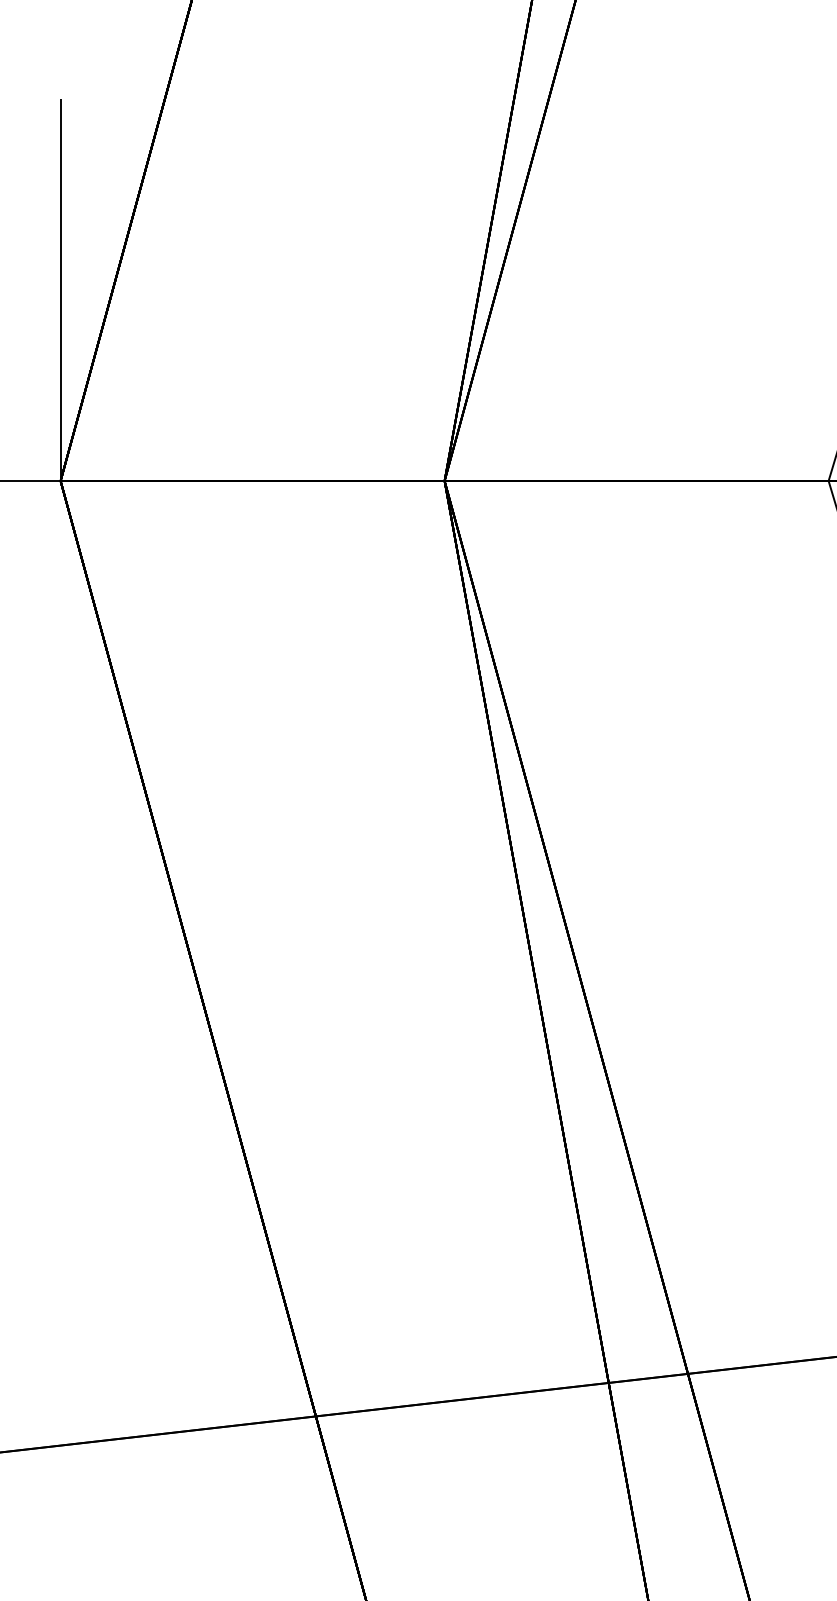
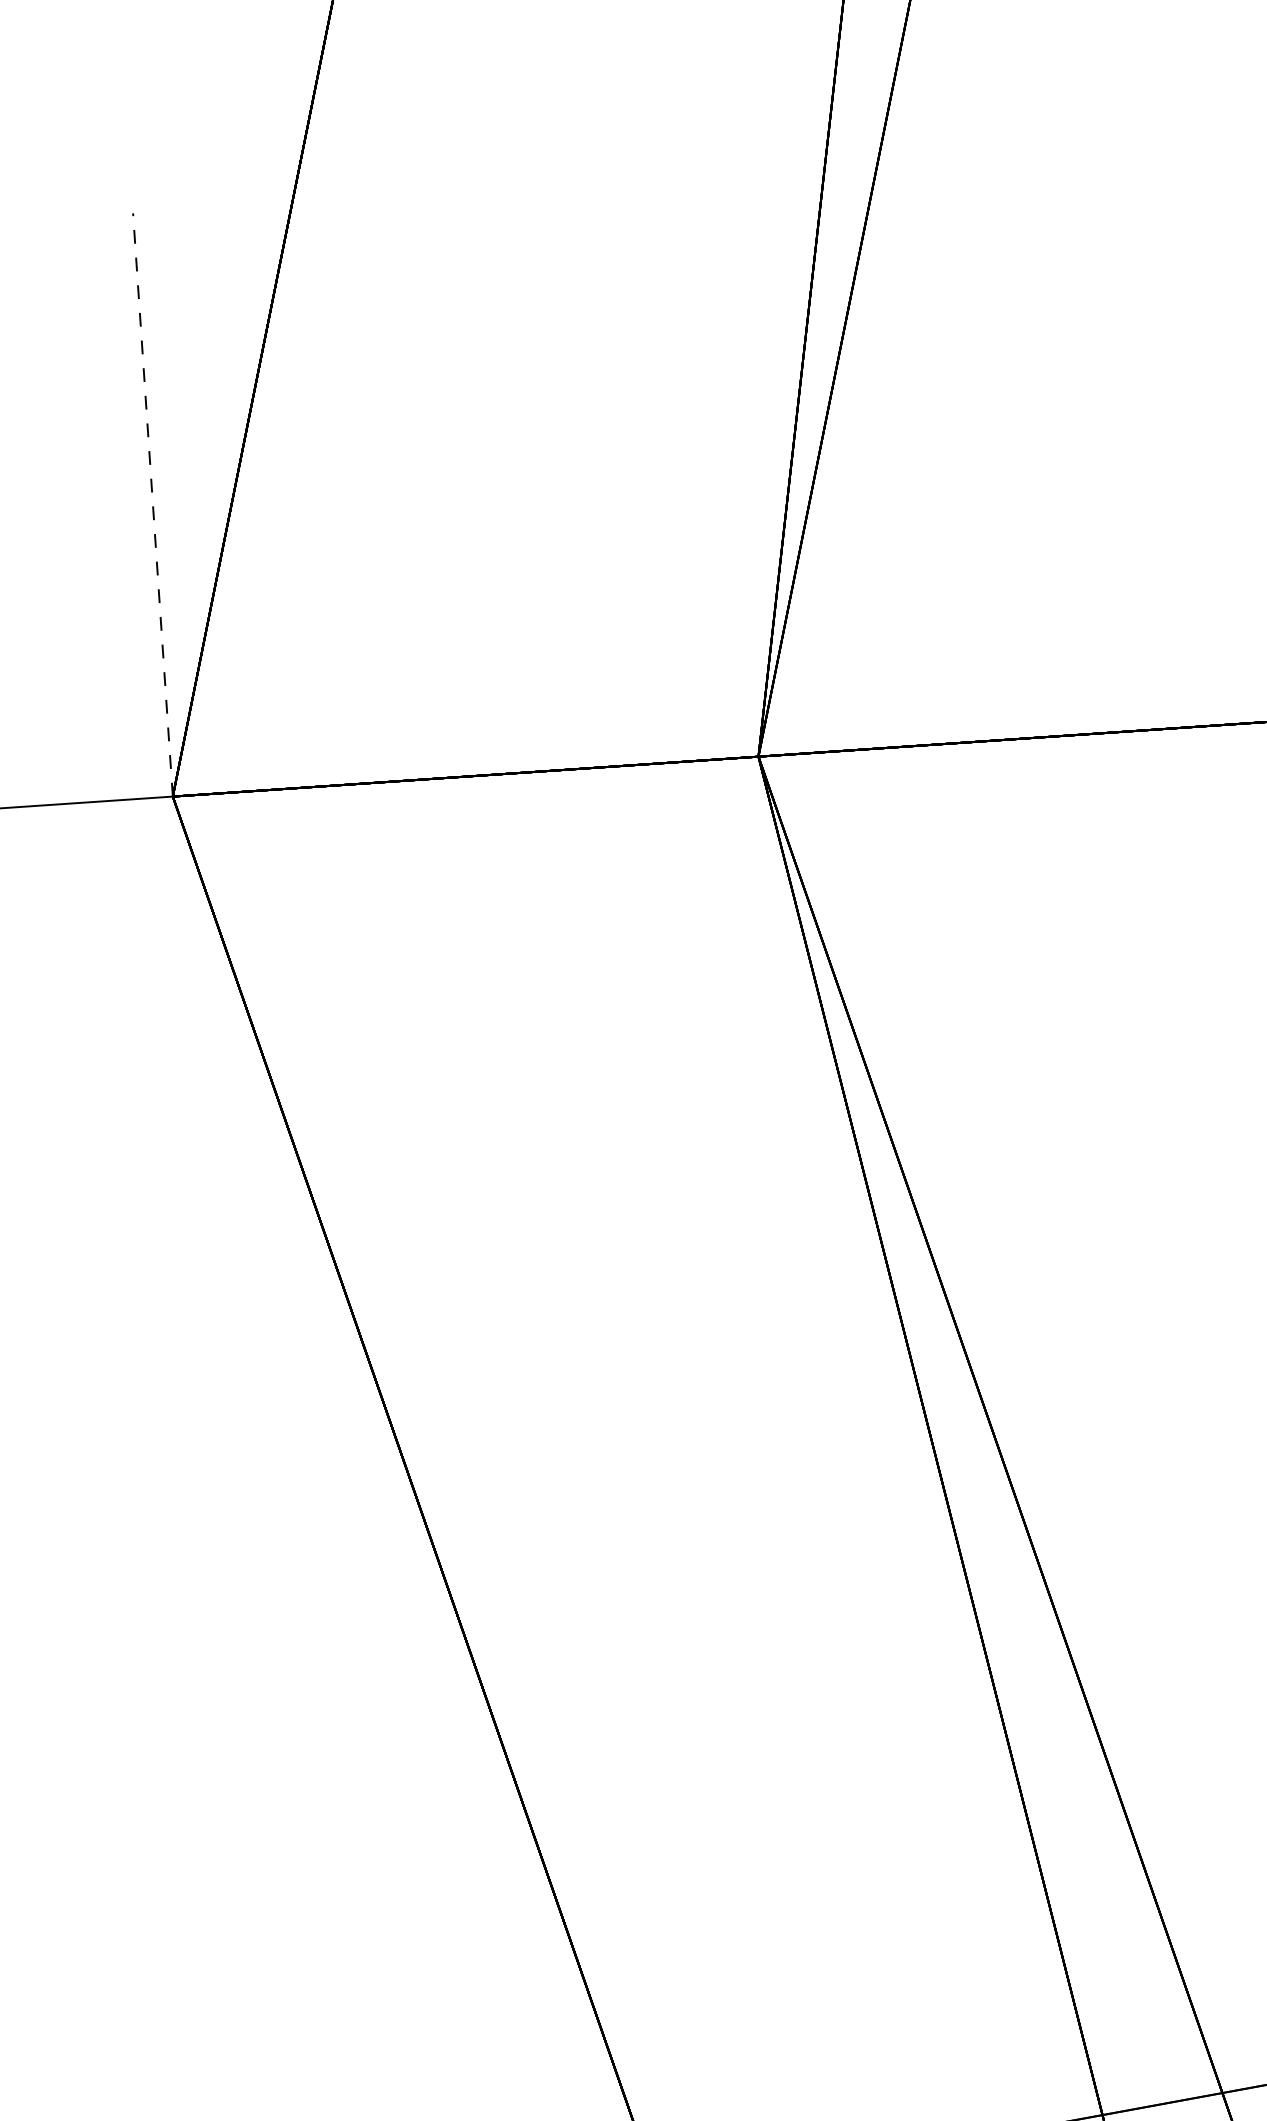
line: (60, 289) -> (152, 504), solid -> dashed

